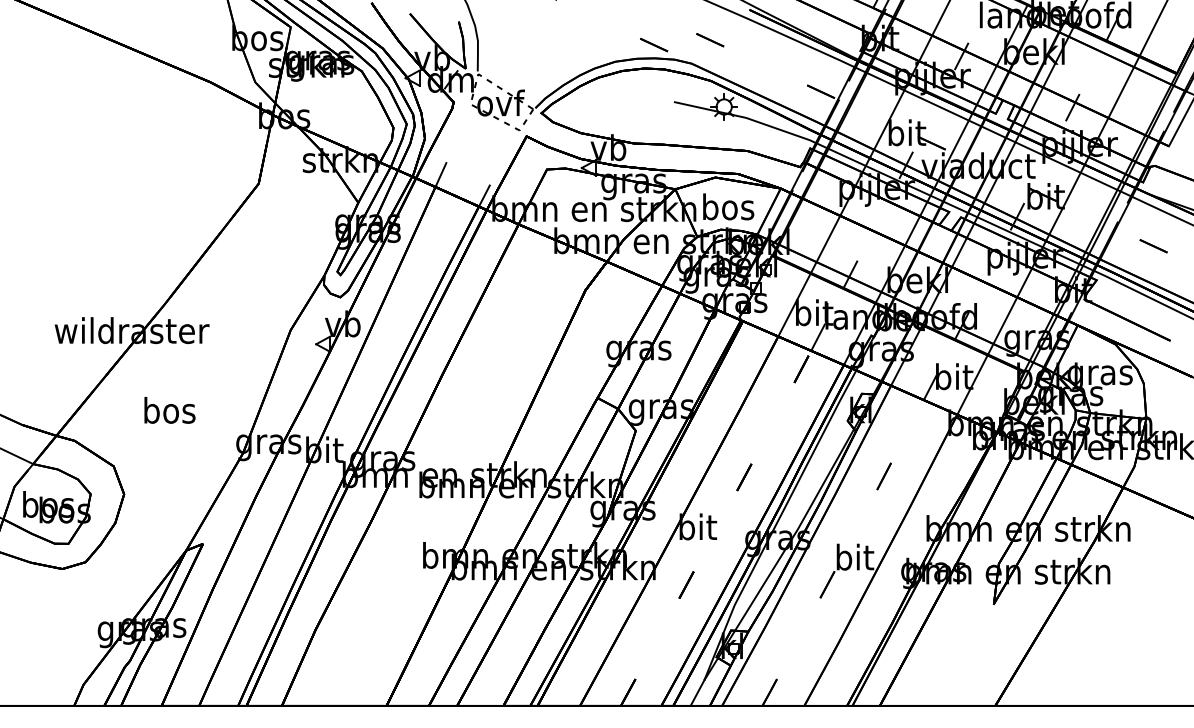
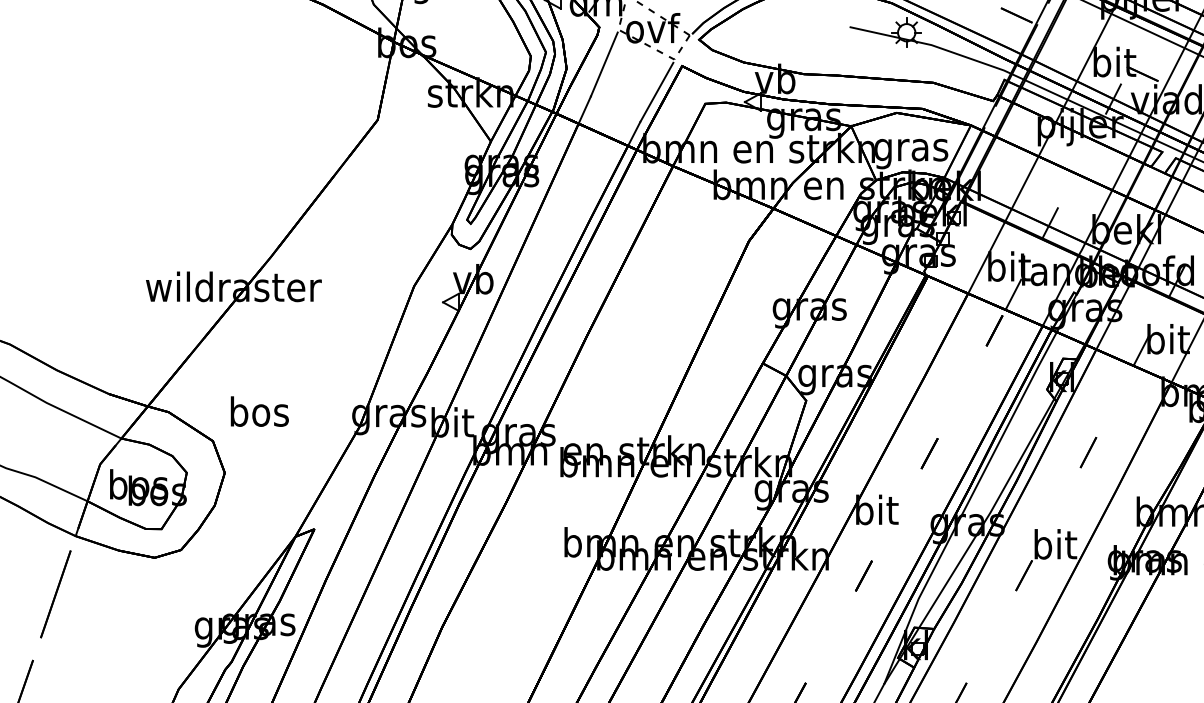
line: (457, 134) -> (603, 64), added
line: (503, 159) -> (655, 92), added
text: (728, 210) -> (911, 150), bos -> gras
text: (169, 410) -> (259, 411), moved

